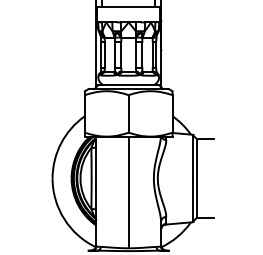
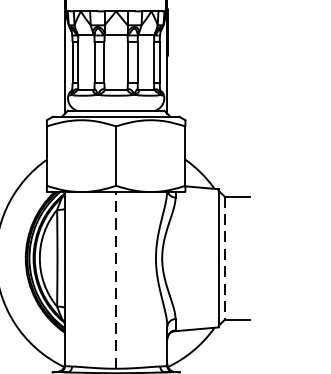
line: (197, 178) -> (224, 258), solid -> dashed
line: (128, 192) -> (115, 280), solid -> dashed

